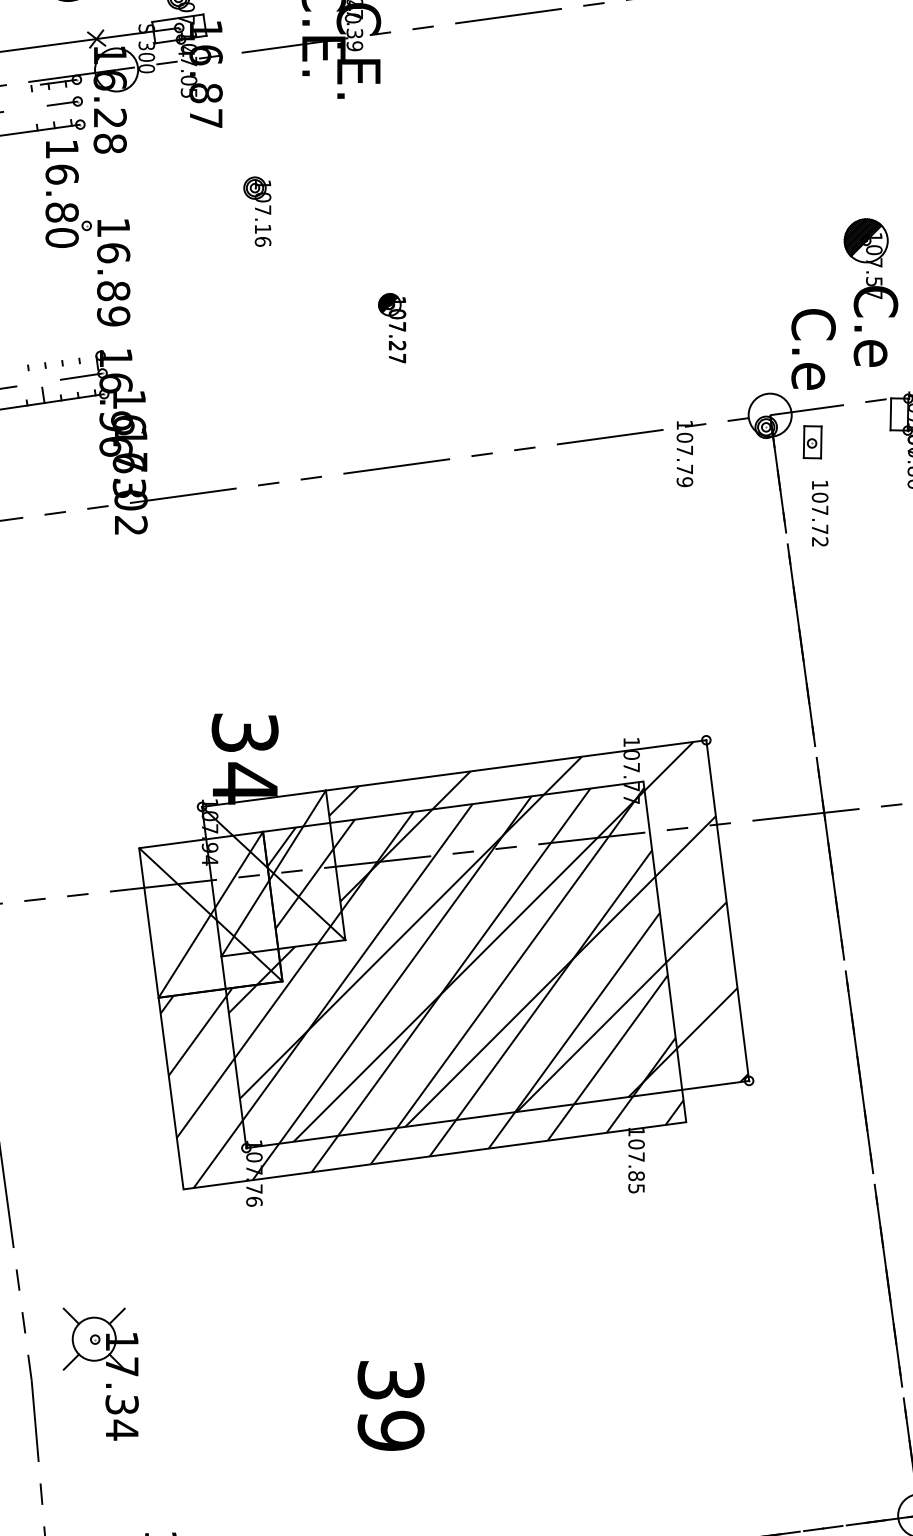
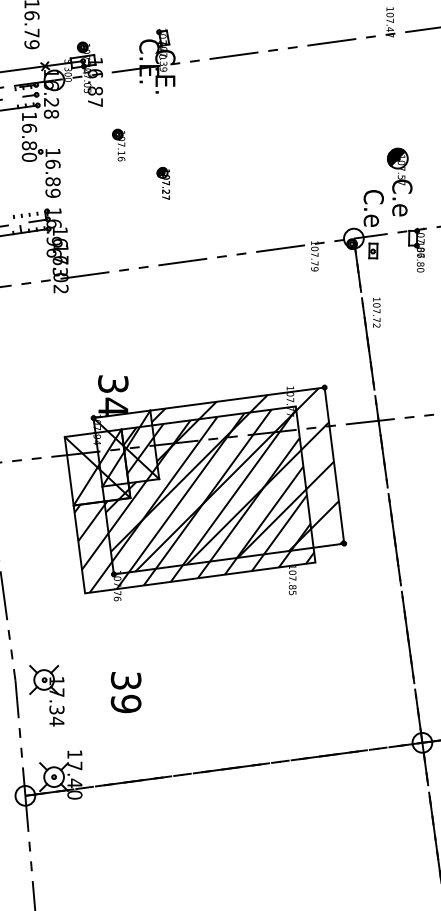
part: (391, 327) -> (163, 183), moved
text: (819, 513) -> (376, 312), moved
part: (99, 1373) -> (46, 695), moved
text: (389, 1405) -> (125, 692), moved

